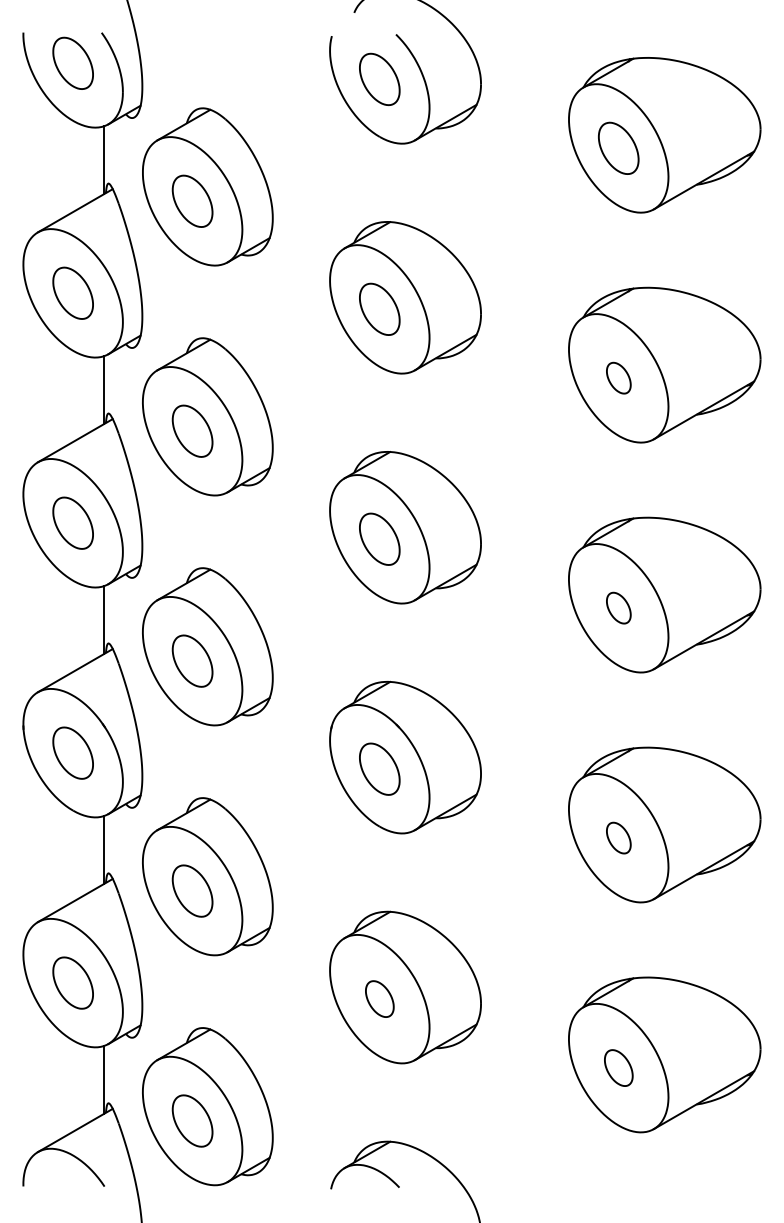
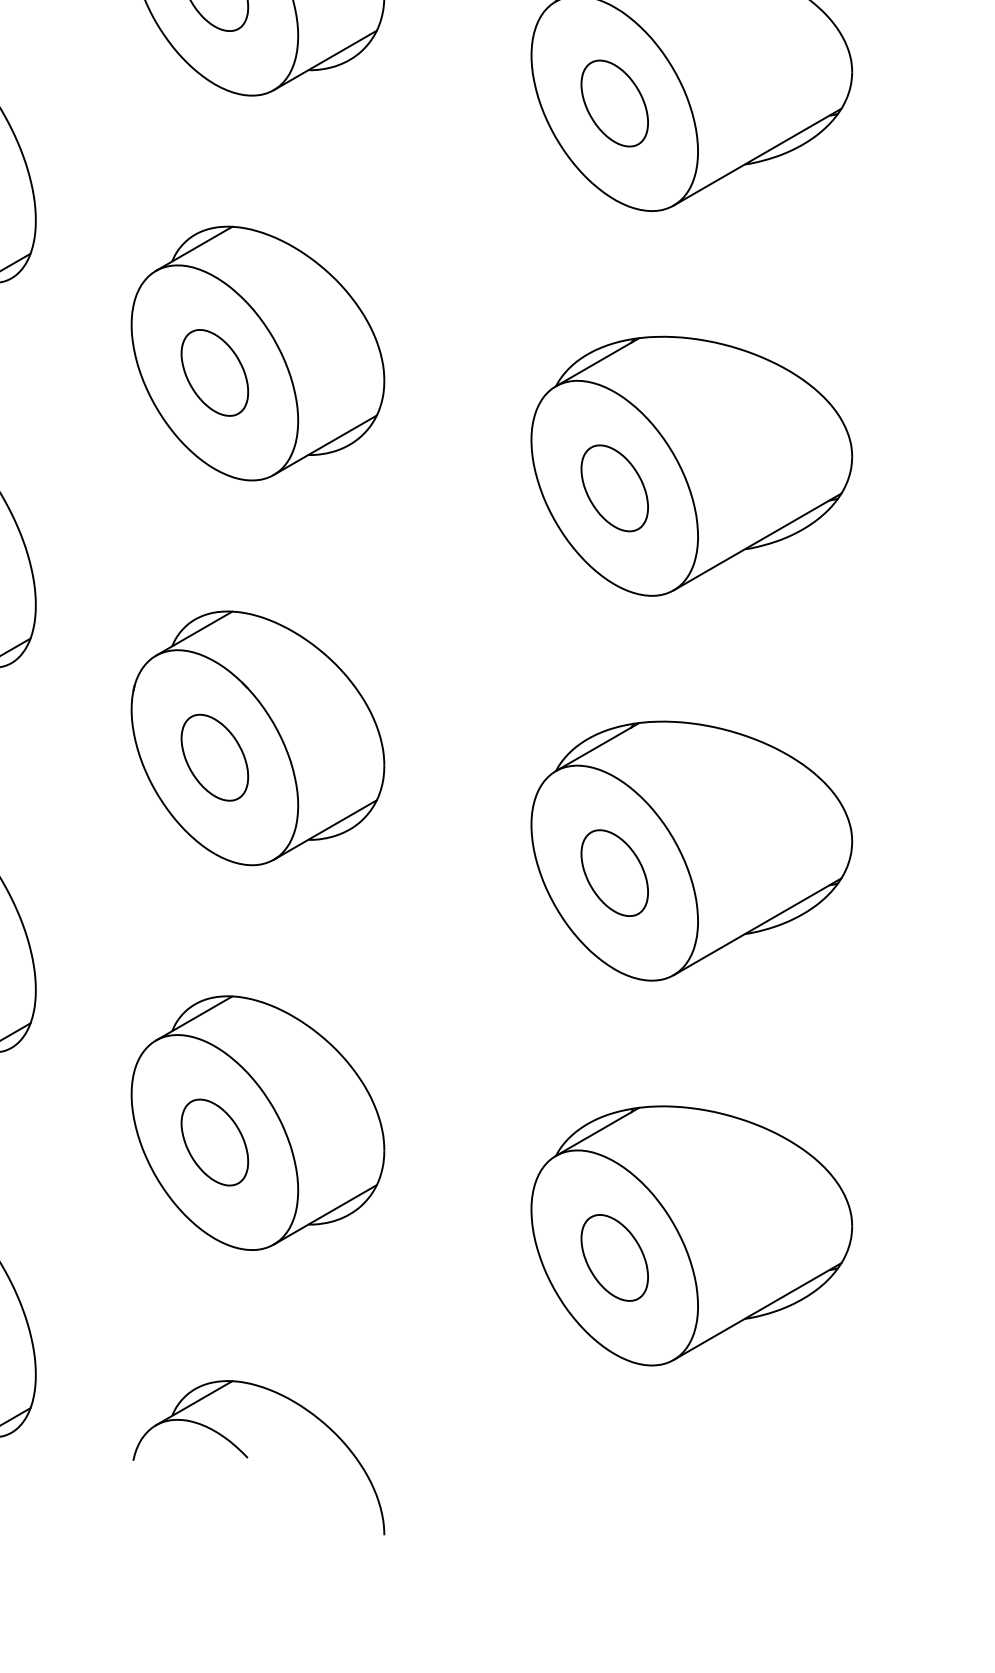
part: (618, 377) -> (614, 102), size x1.67
part: (618, 607) -> (614, 487), size x1.67
part: (618, 837) -> (614, 871), size x1.67
part: (379, 998) -> (214, 1141), size x1.43
part: (618, 1067) -> (614, 1256), size x1.43

